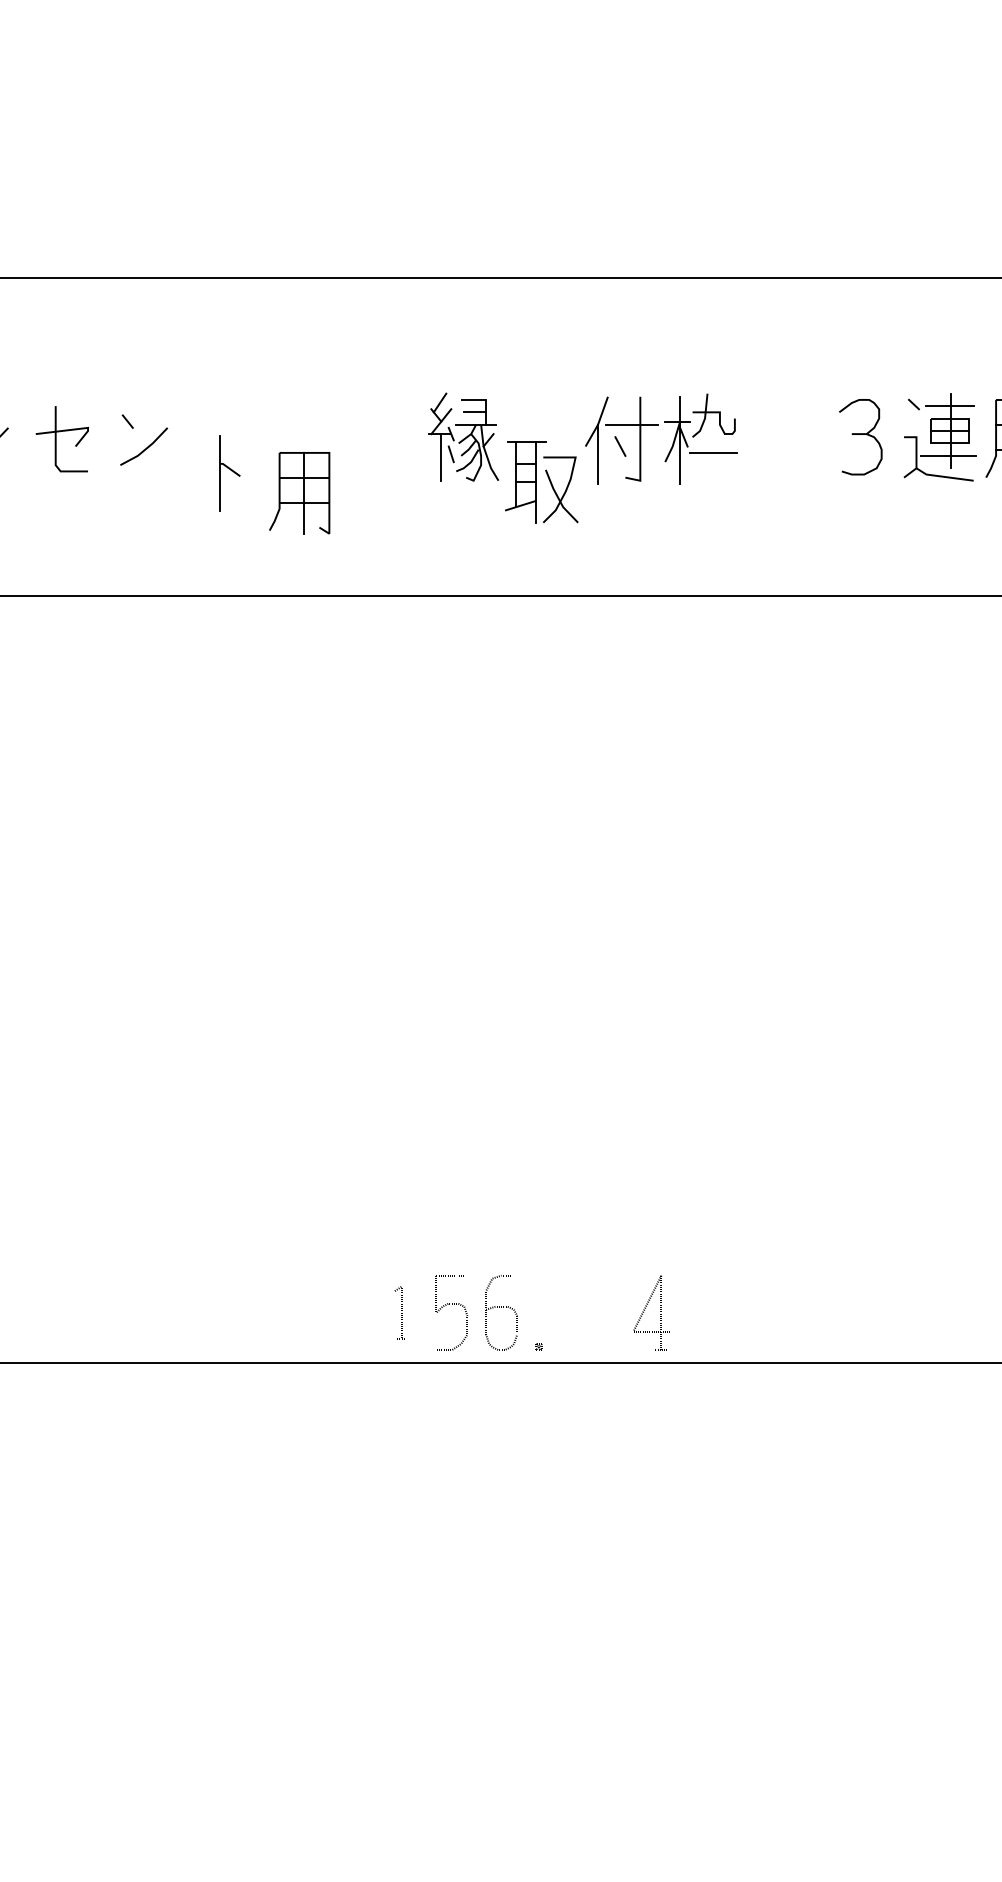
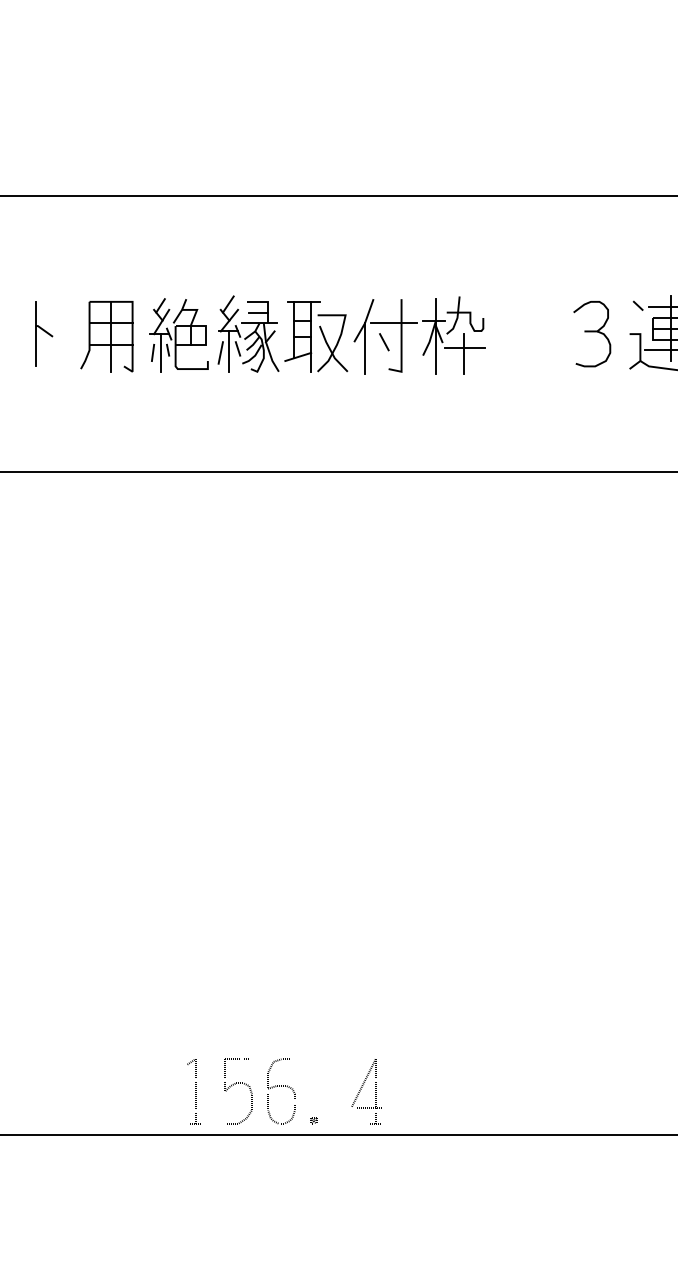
part: (382, 438) -> (178, 335), added
line: (430, 458) -> (220, 352), added
line: (712, 460) -> (463, 354), added
part: (229, 473) -> (43, 334), moved
part: (541, 482) -> (316, 336), moved
part: (299, 493) -> (106, 336), moved
part: (645, 1310) -> (361, 1089), moved
part: (399, 1312) -> (193, 1091), size x1.43

